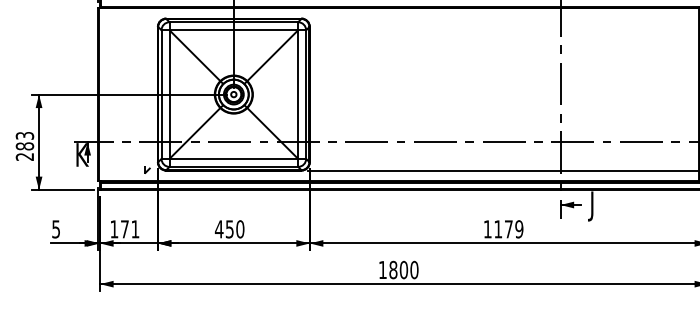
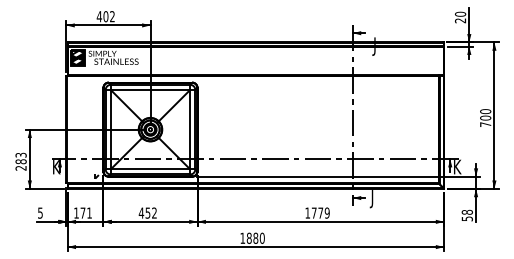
text: (240, 228) -> (154, 212), 450 -> 452
text: (498, 228) -> (314, 212), 1179 -> 1779
text: (403, 270) -> (255, 238), 1800 -> 1880

